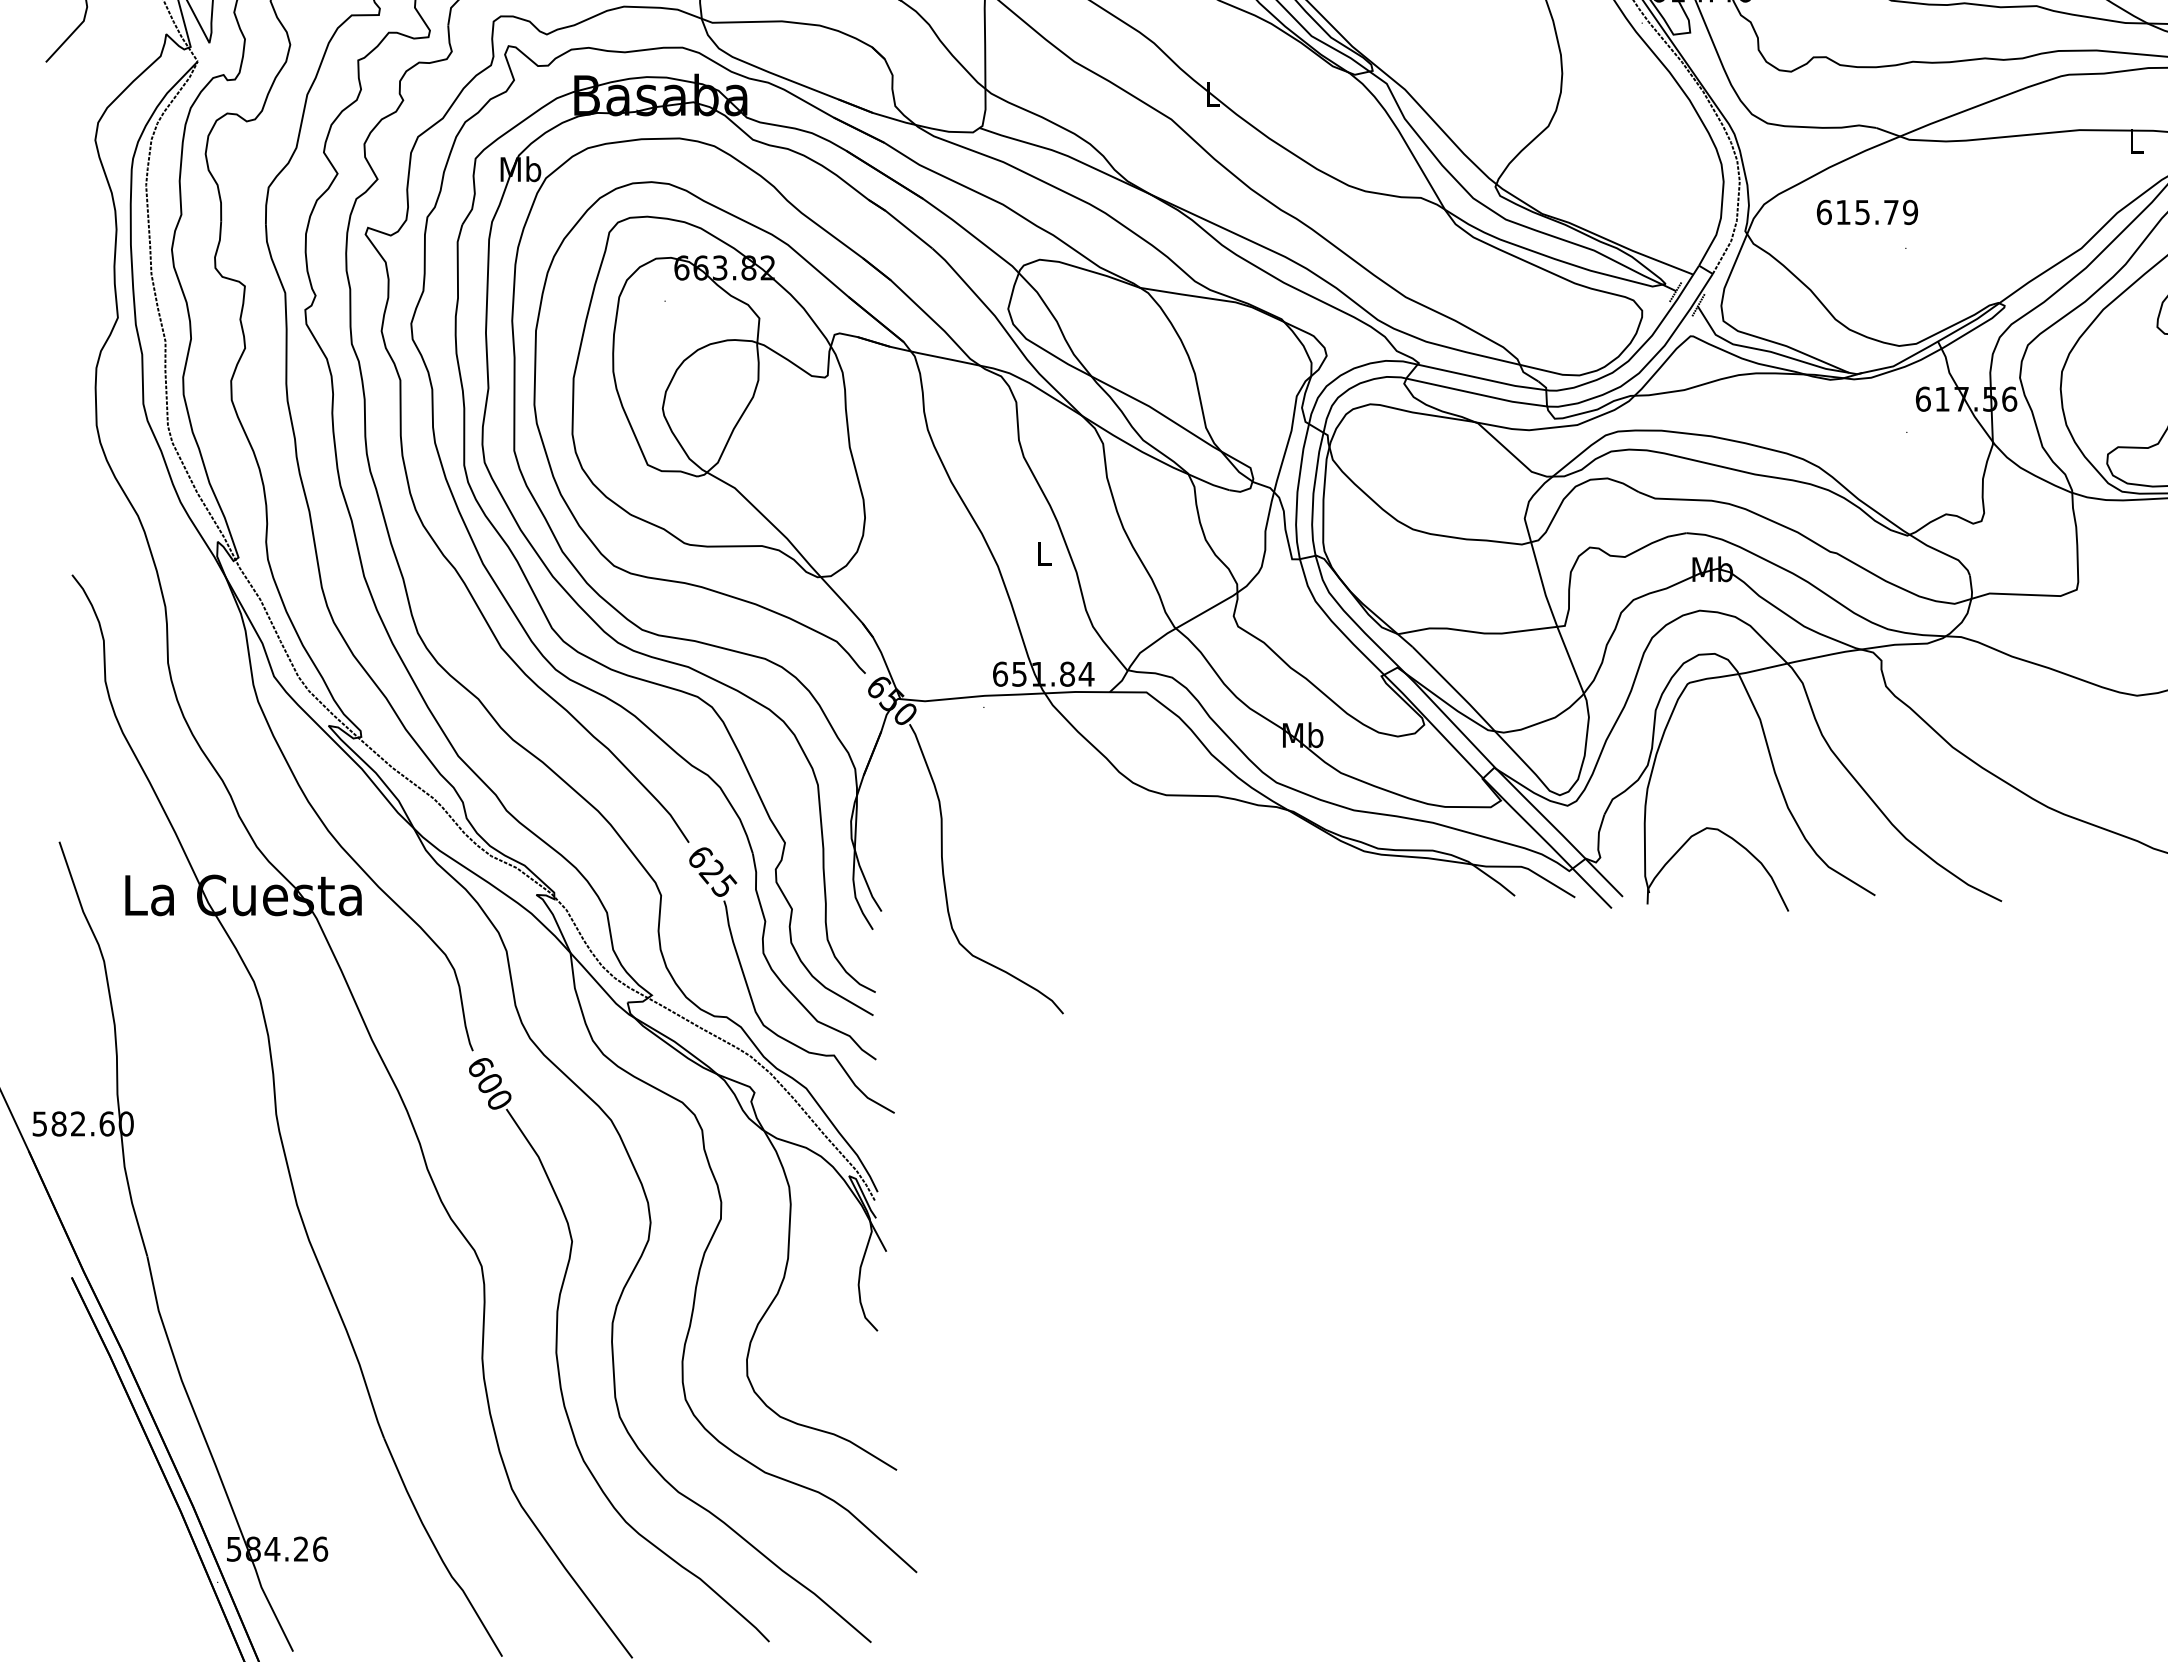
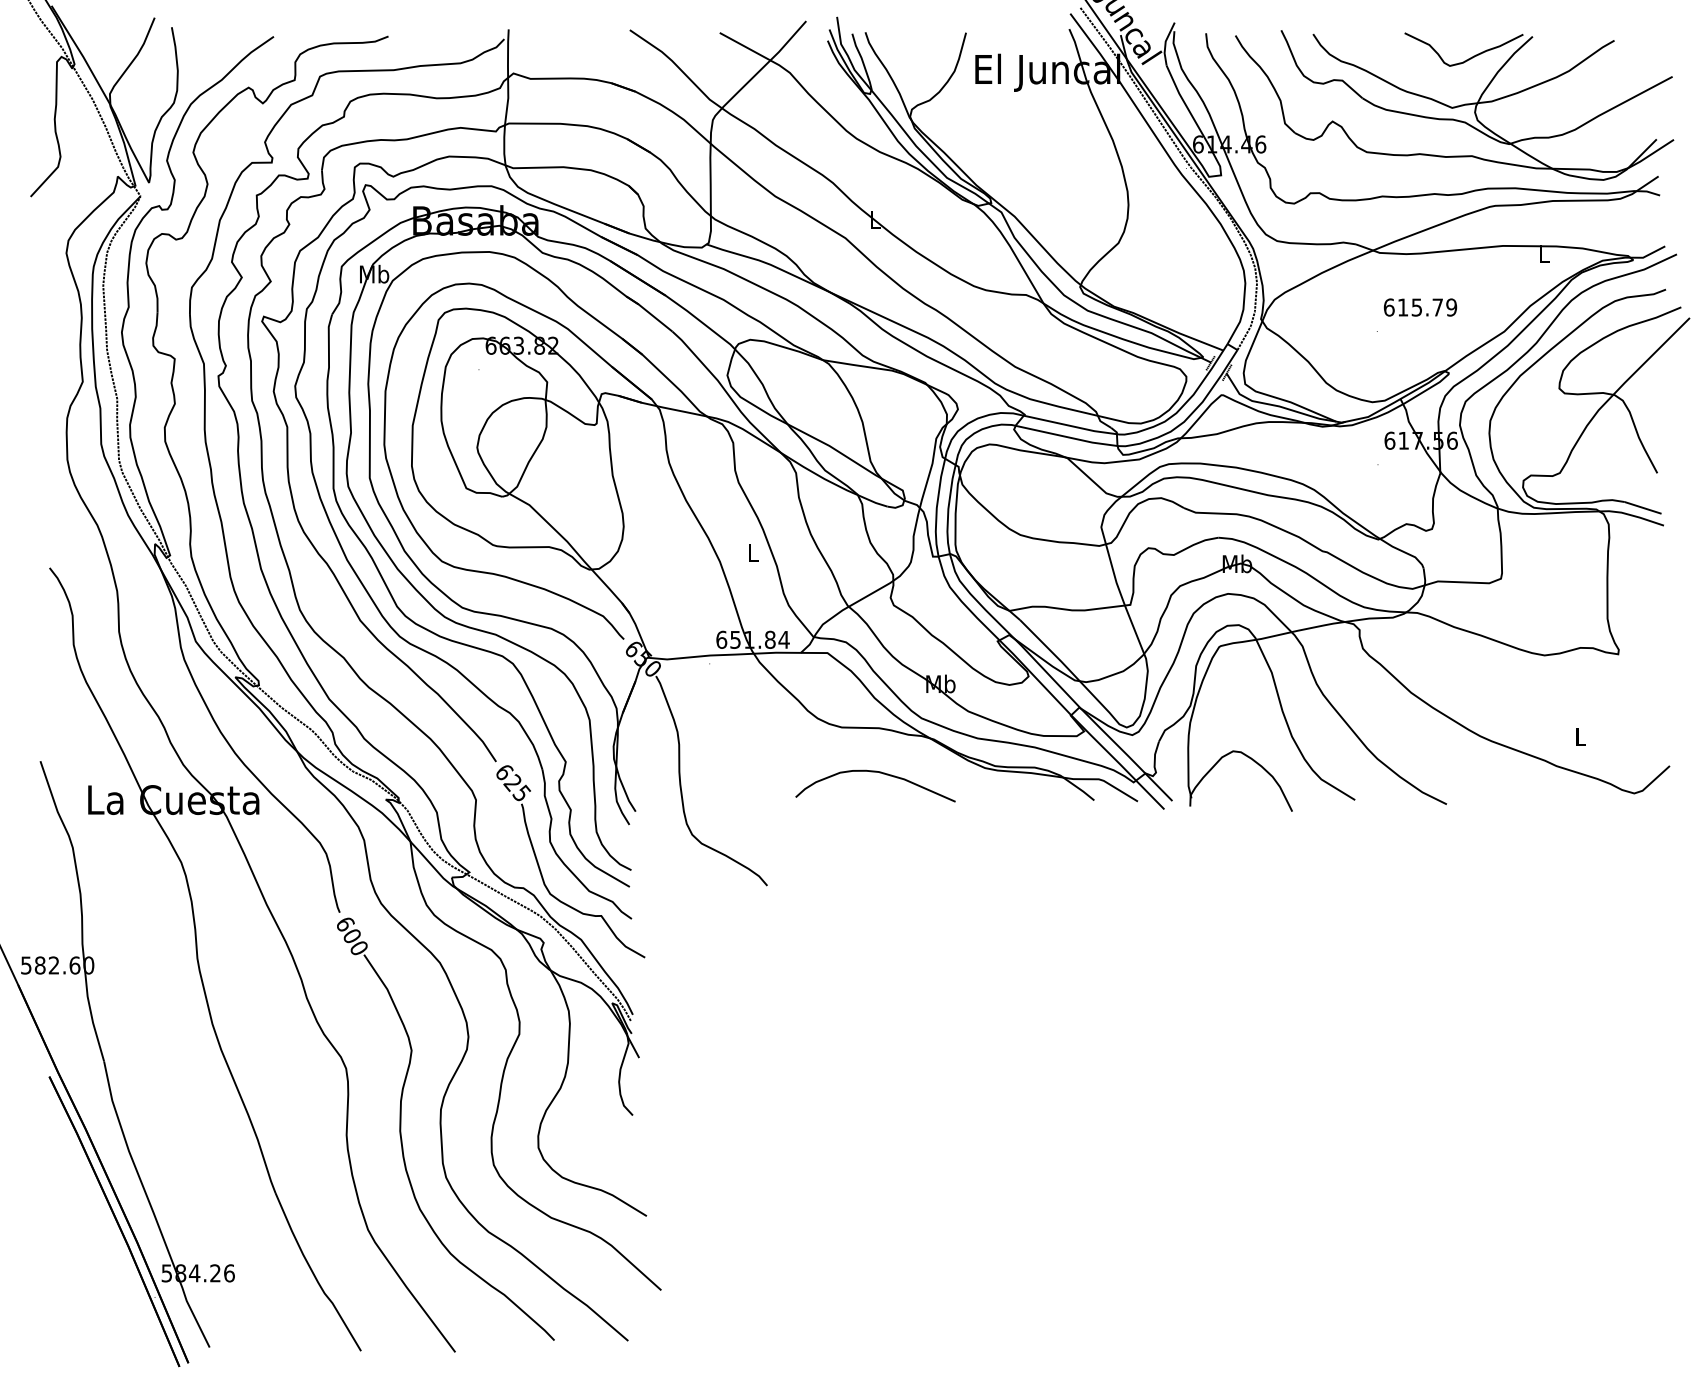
text: (1867, 212) -> (1420, 307), moved
curve: (1218, 858) -> (879, 773), added

